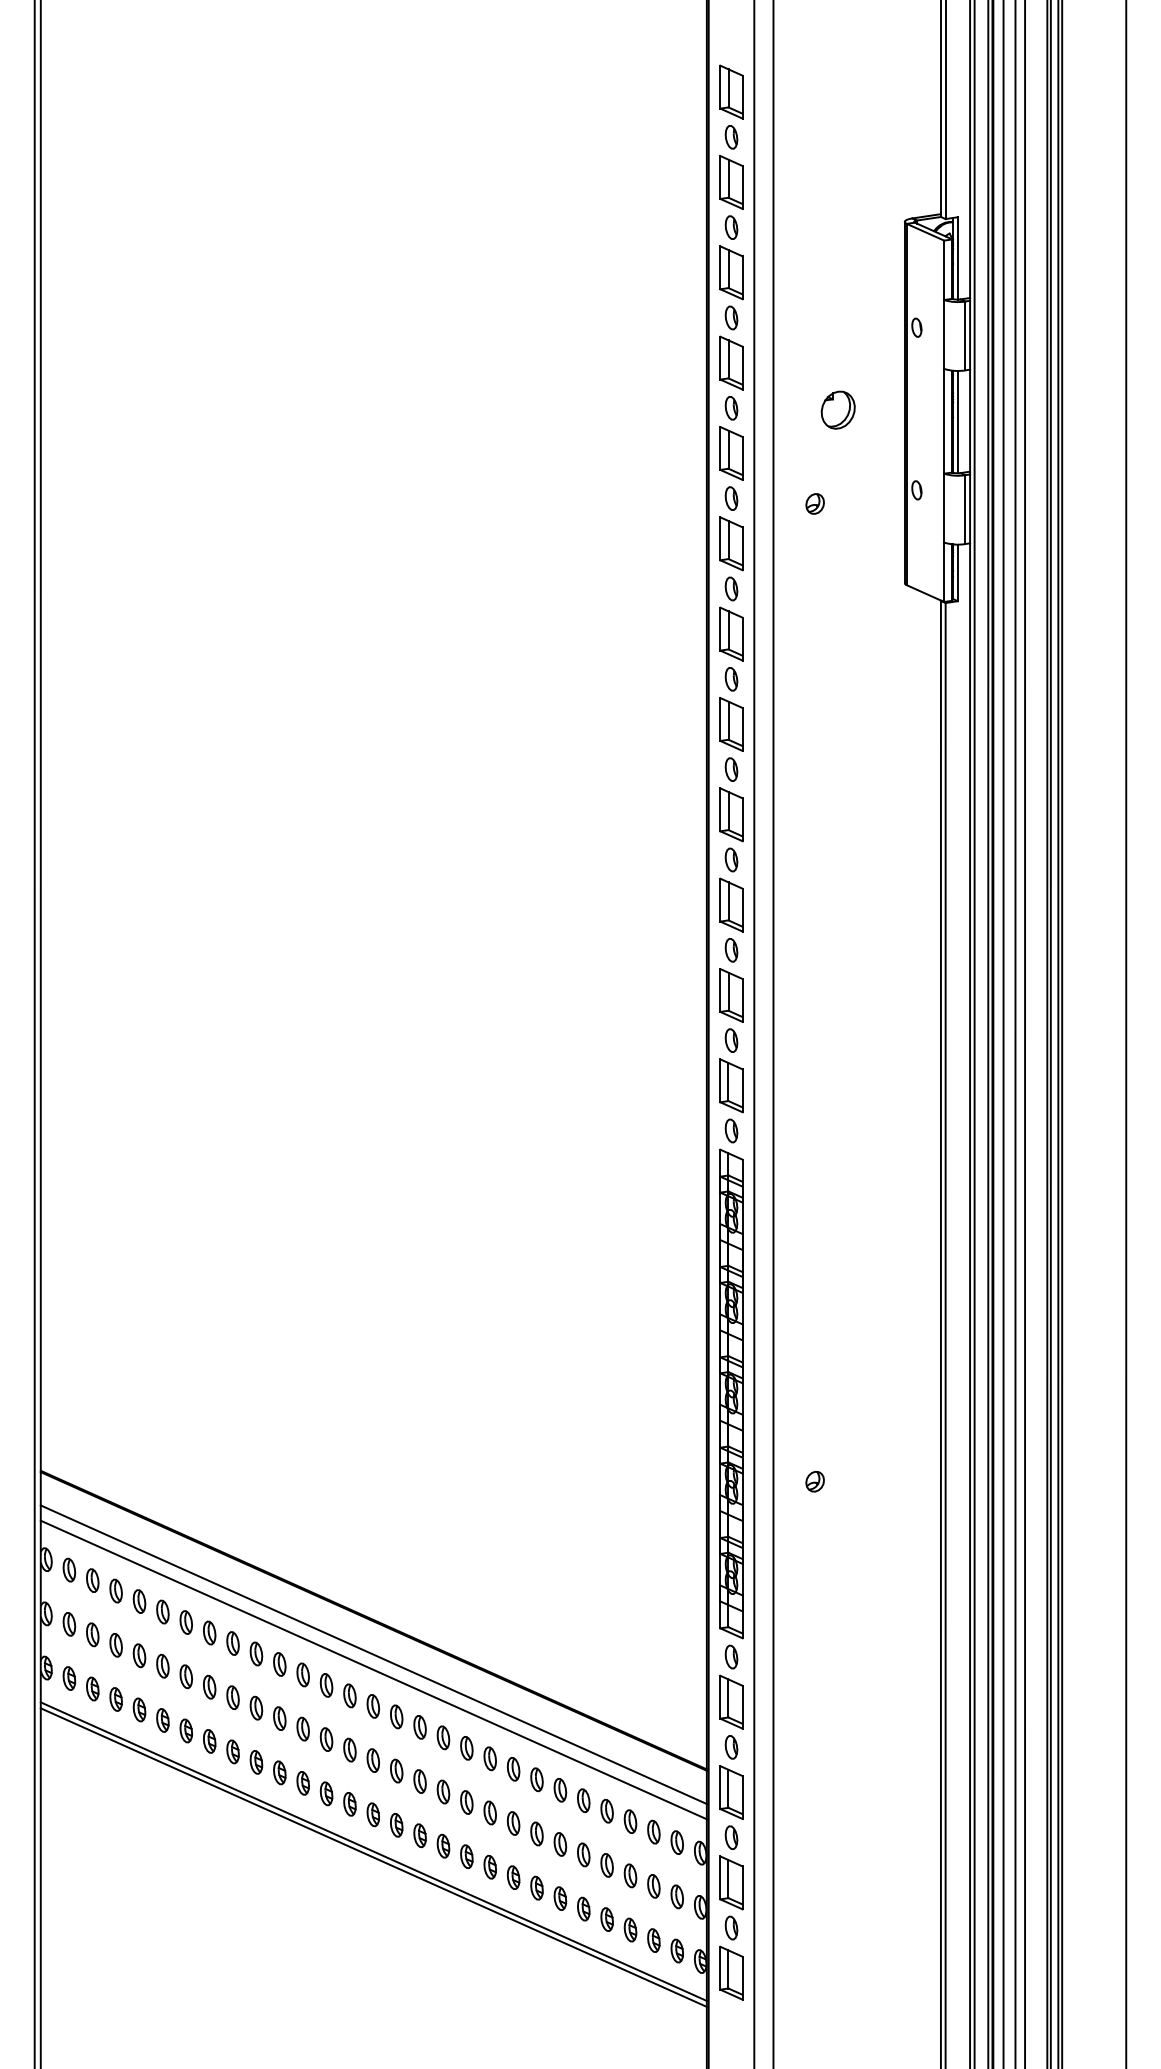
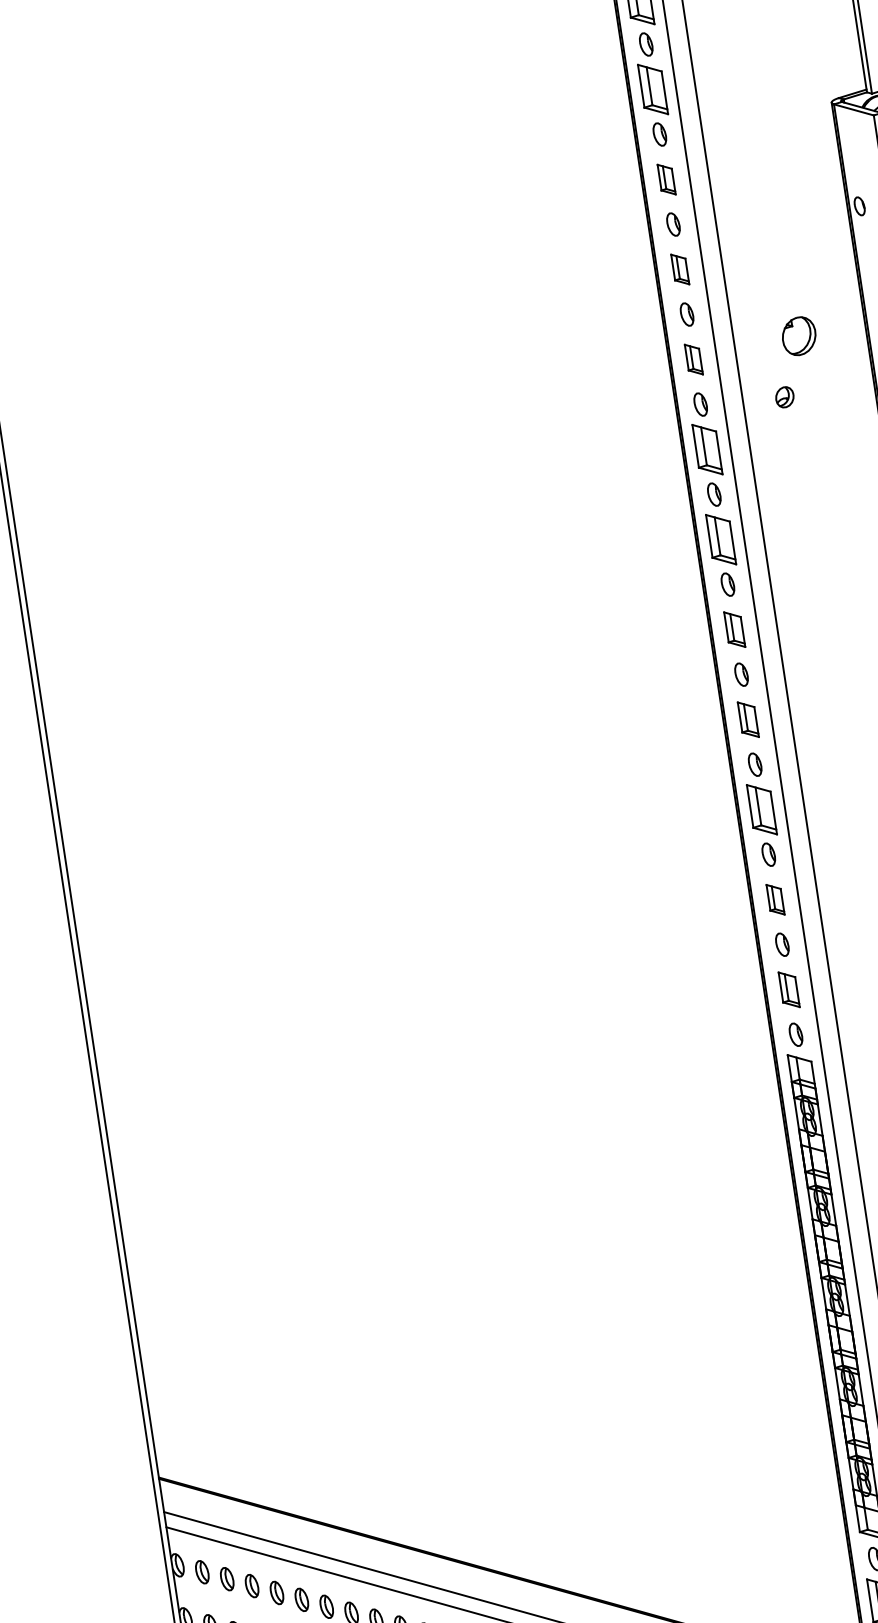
part: (731, 272) -> (666, 179), size x0.6
part: (731, 362) -> (680, 268), size x0.6
part: (837, 409) -> (798, 335), moved
part: (731, 453) -> (693, 359), size x0.6
part: (731, 724) -> (734, 629), size x0.7
part: (731, 814) -> (748, 719), size x0.7
part: (731, 995) -> (775, 899), size x0.6
part: (731, 1085) -> (789, 989), size x0.7

